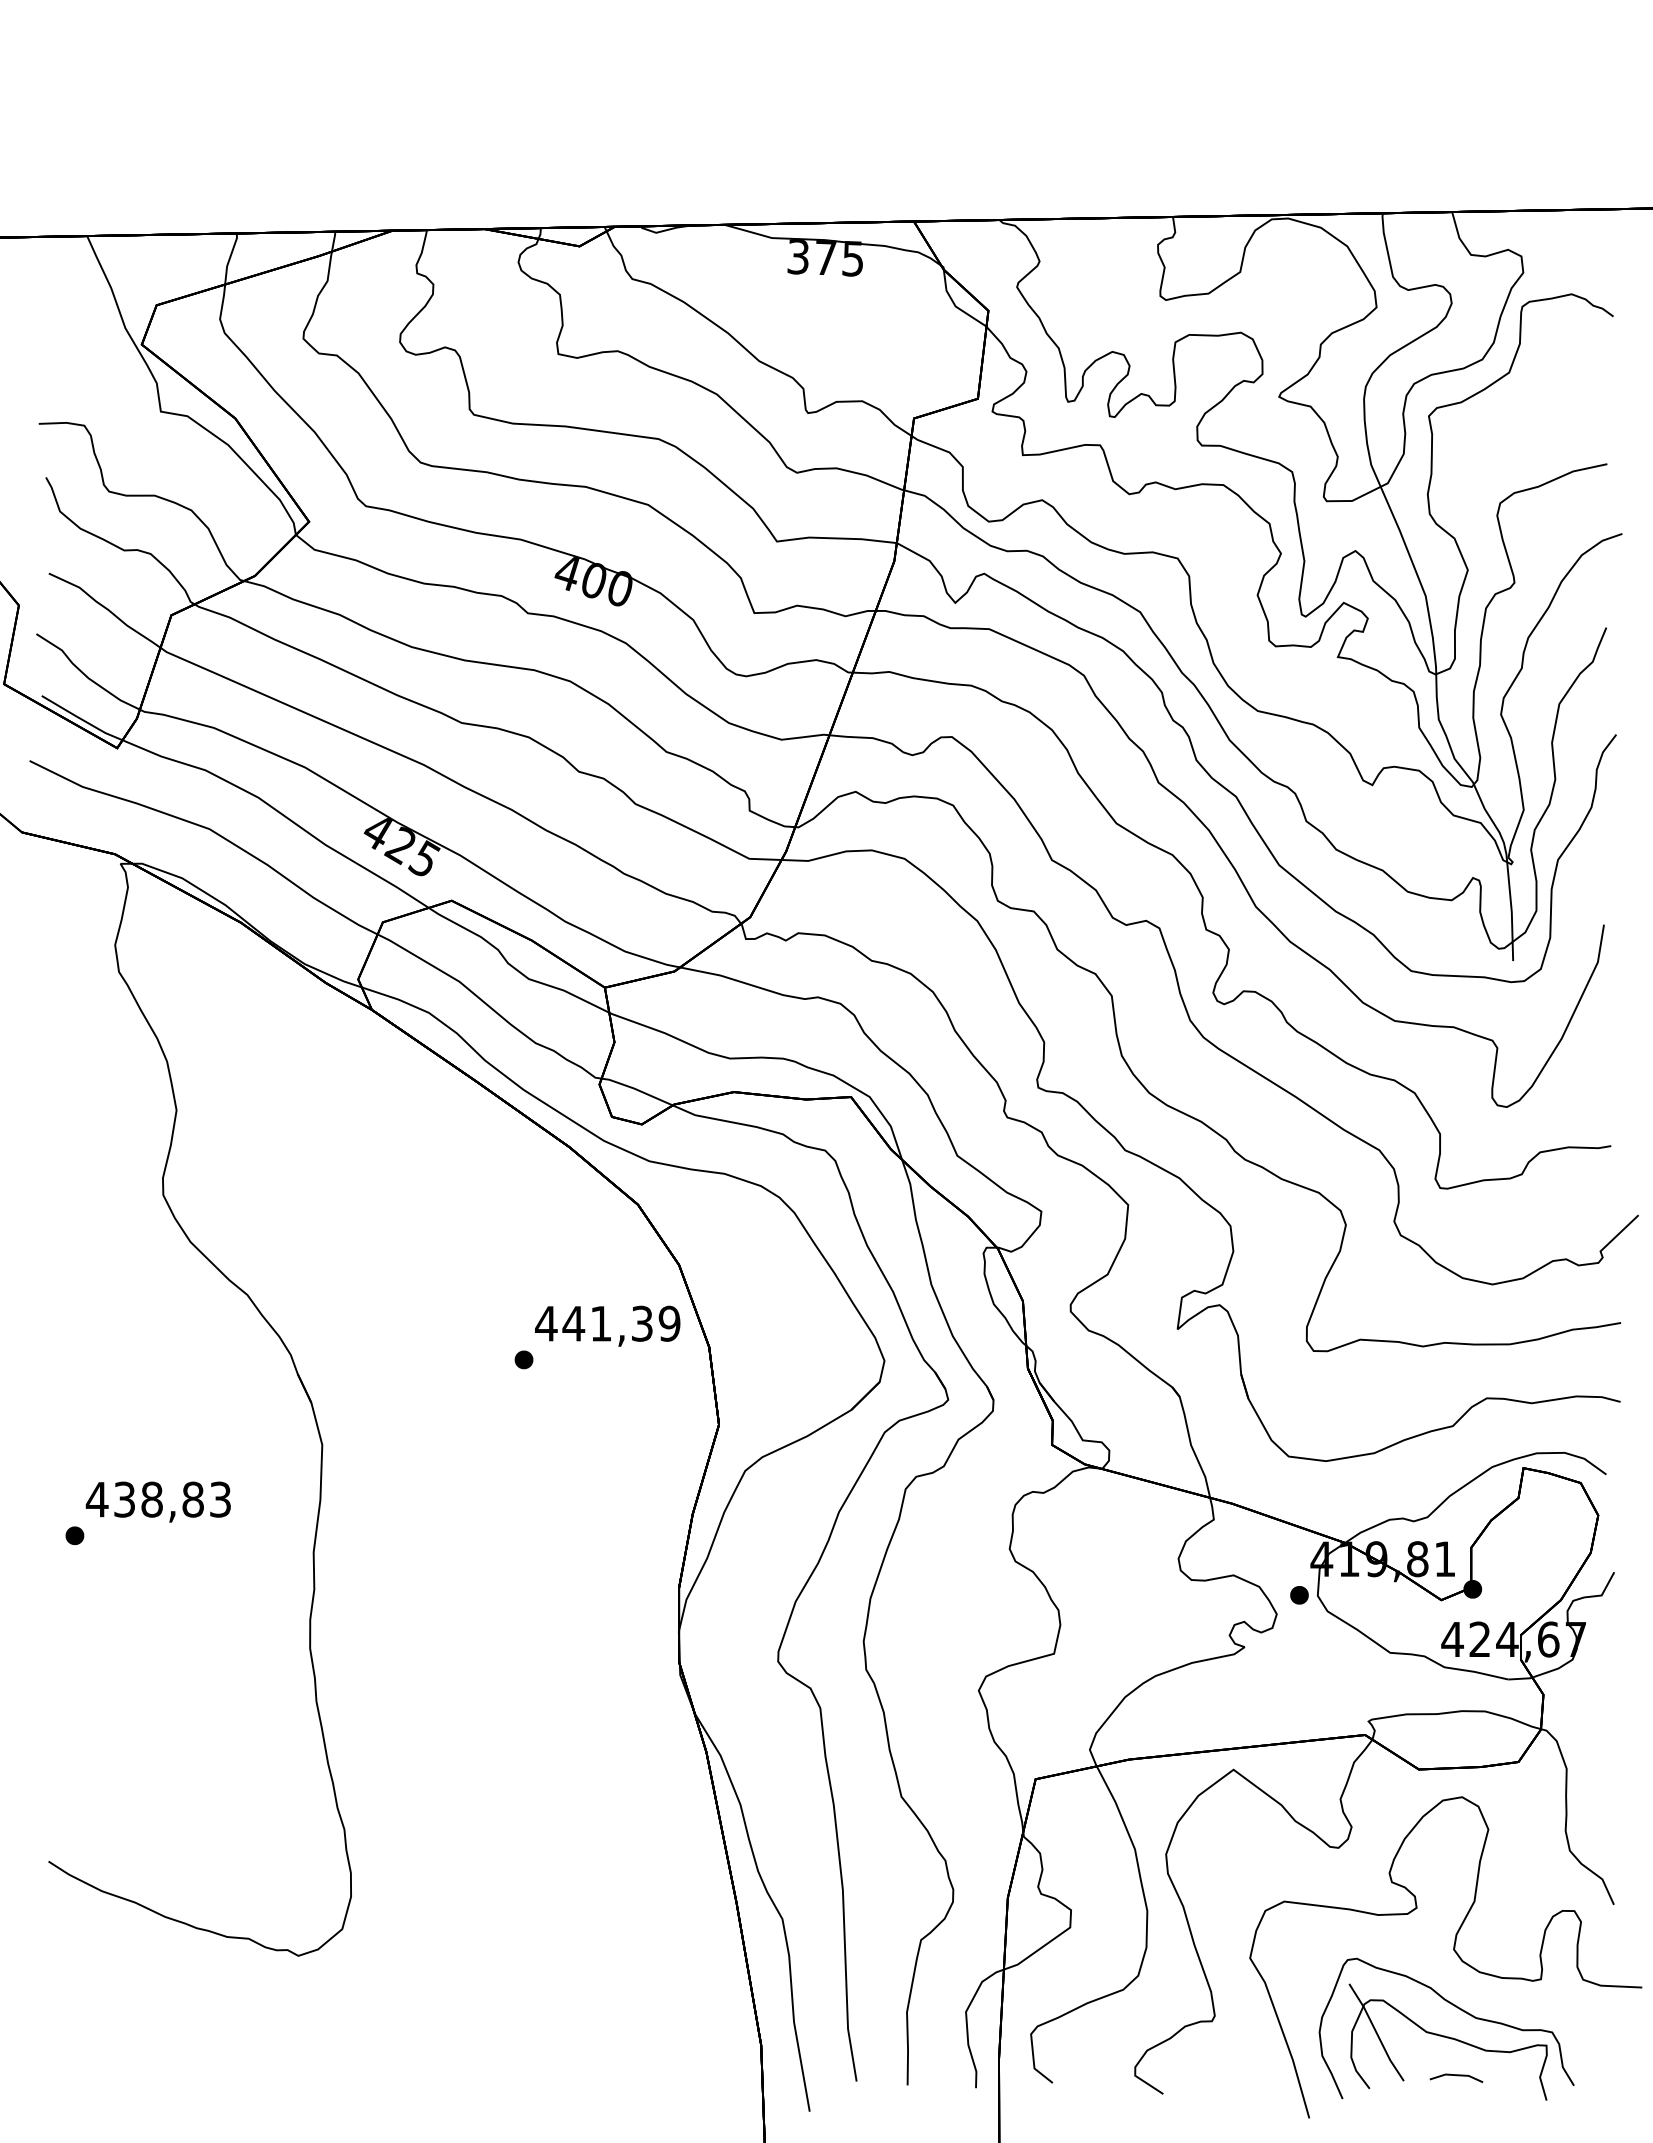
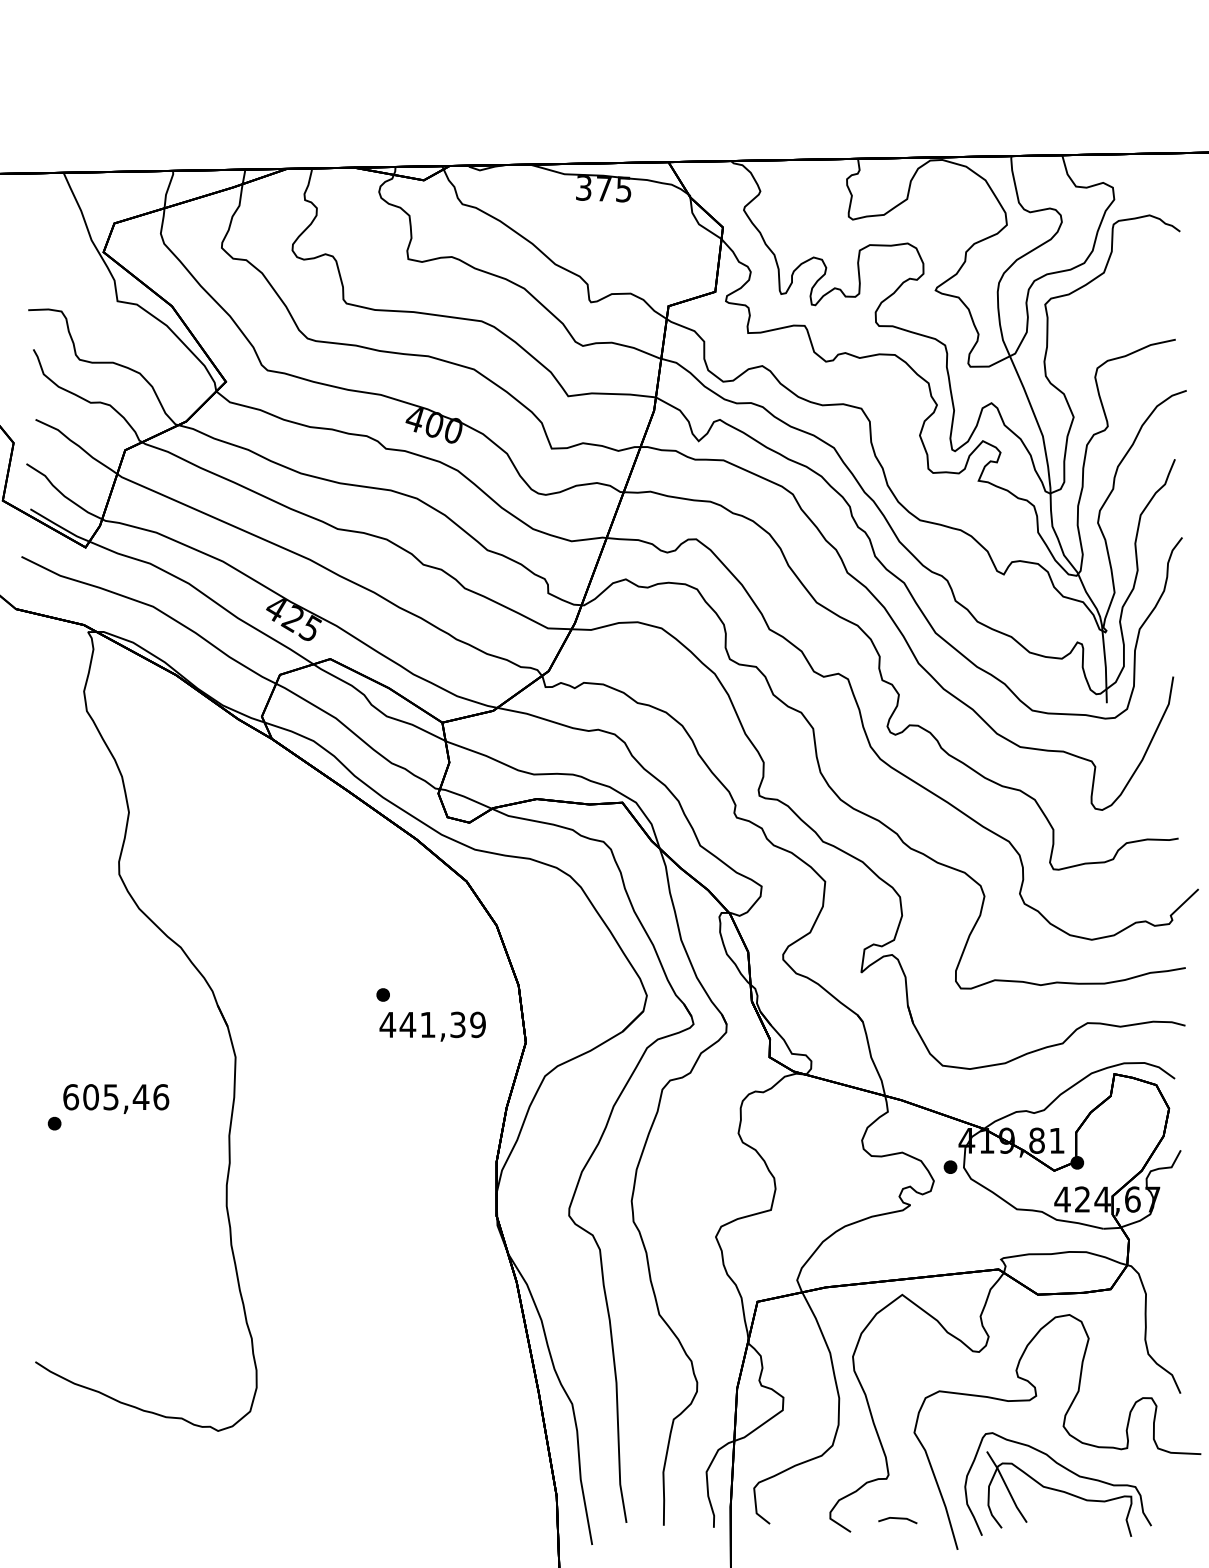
text: (607, 1325) -> (432, 1026), moved
text: (158, 1499) -> (115, 1097), 438,83 -> 605,46
line: (1456, 2076) -> (897, 1519), moved

